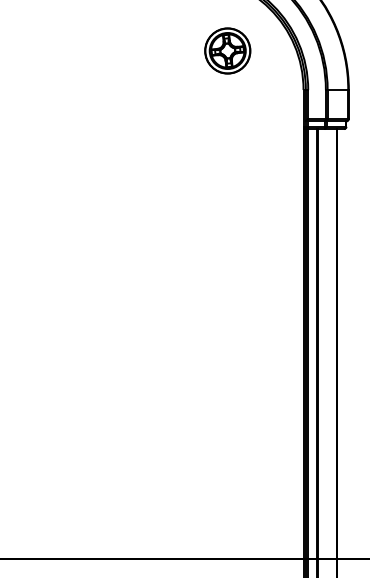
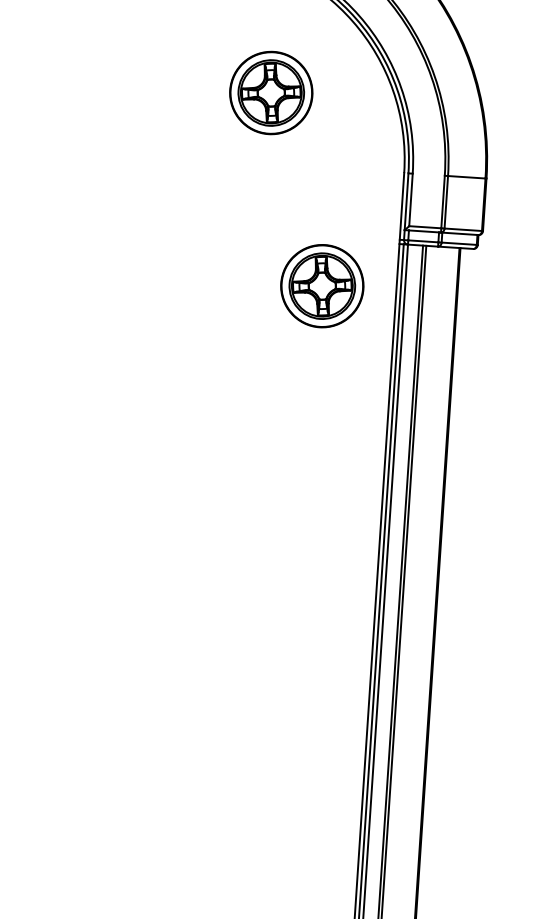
part: (262, 154) -> (321, 285), added

